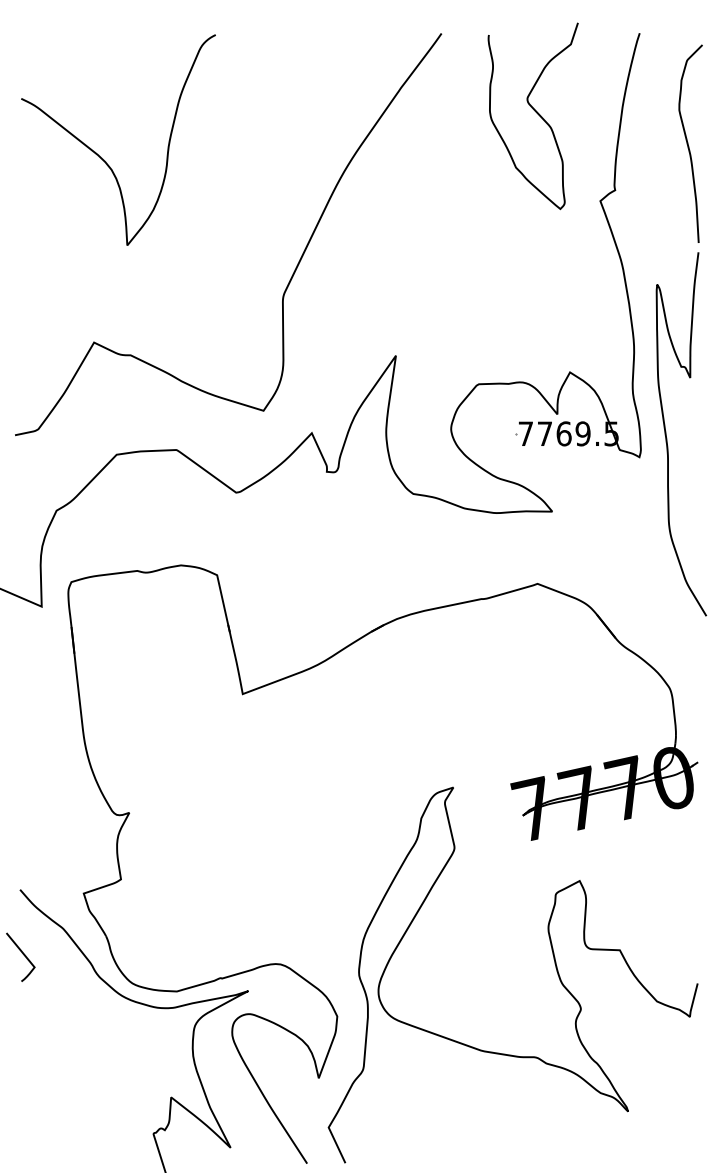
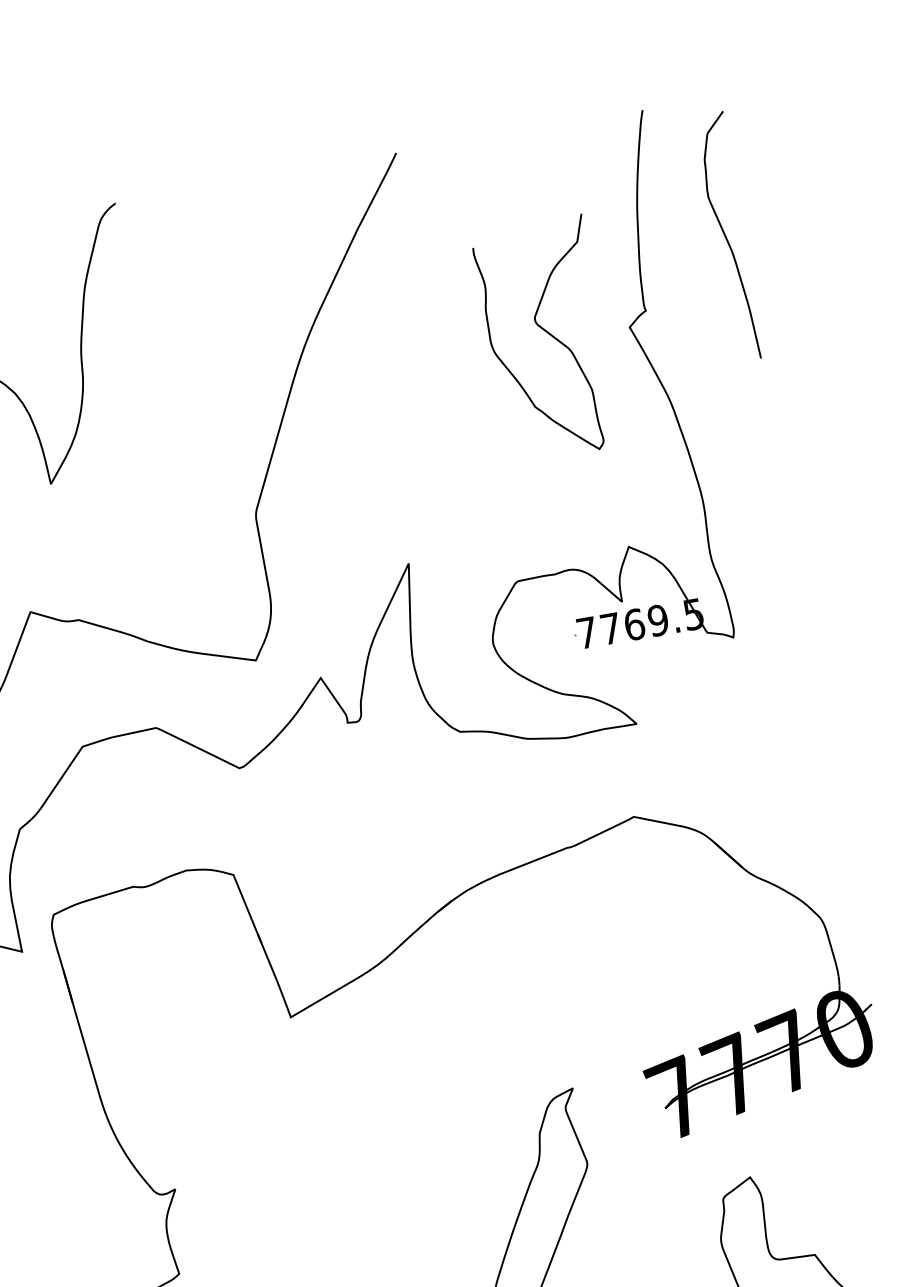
curve: (535, 112) -> (547, 334), moved
curve: (667, 438) -> (764, 608), removed

